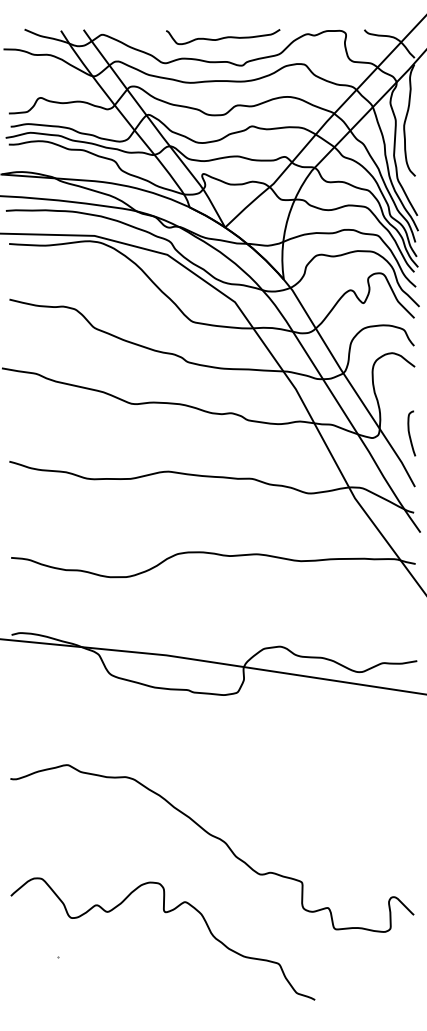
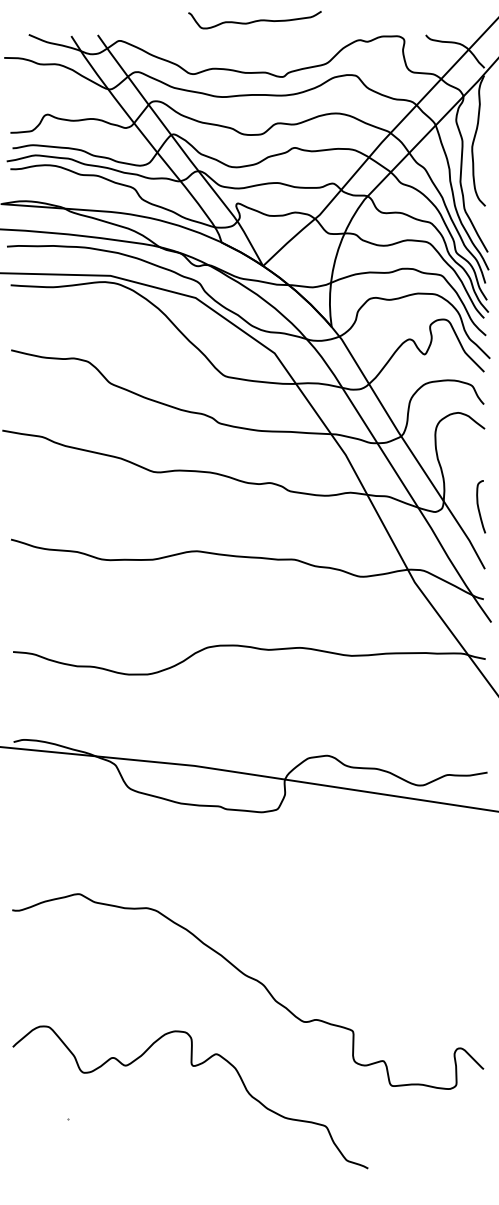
curve: (223, 37) -> (255, 20), moved

